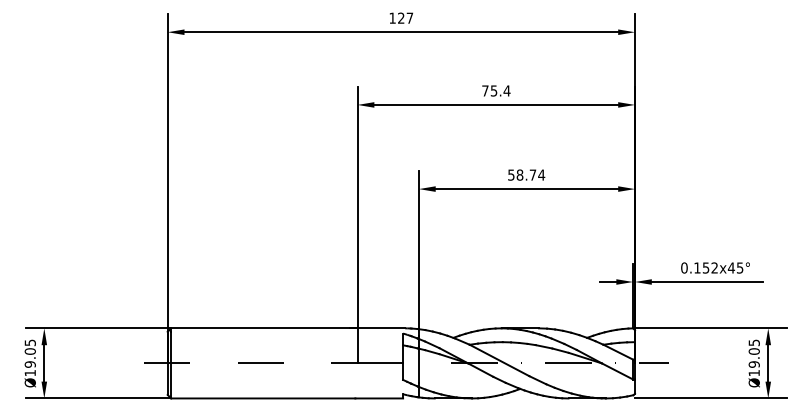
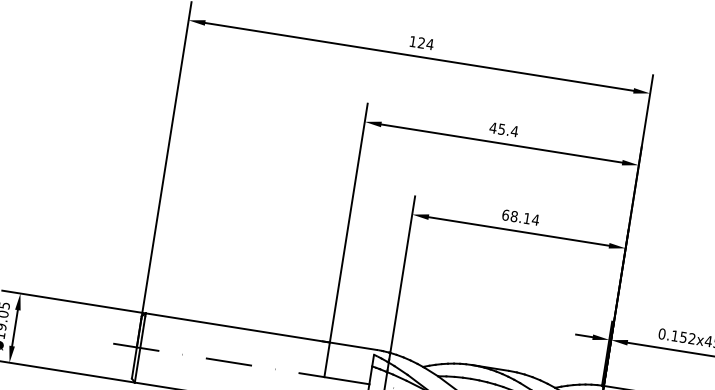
text: (409, 17) -> (429, 43), 127 -> 124
text: (484, 90) -> (492, 127), 75.4 -> 45.4
text: (522, 174) -> (516, 216), 58.74 -> 68.14

